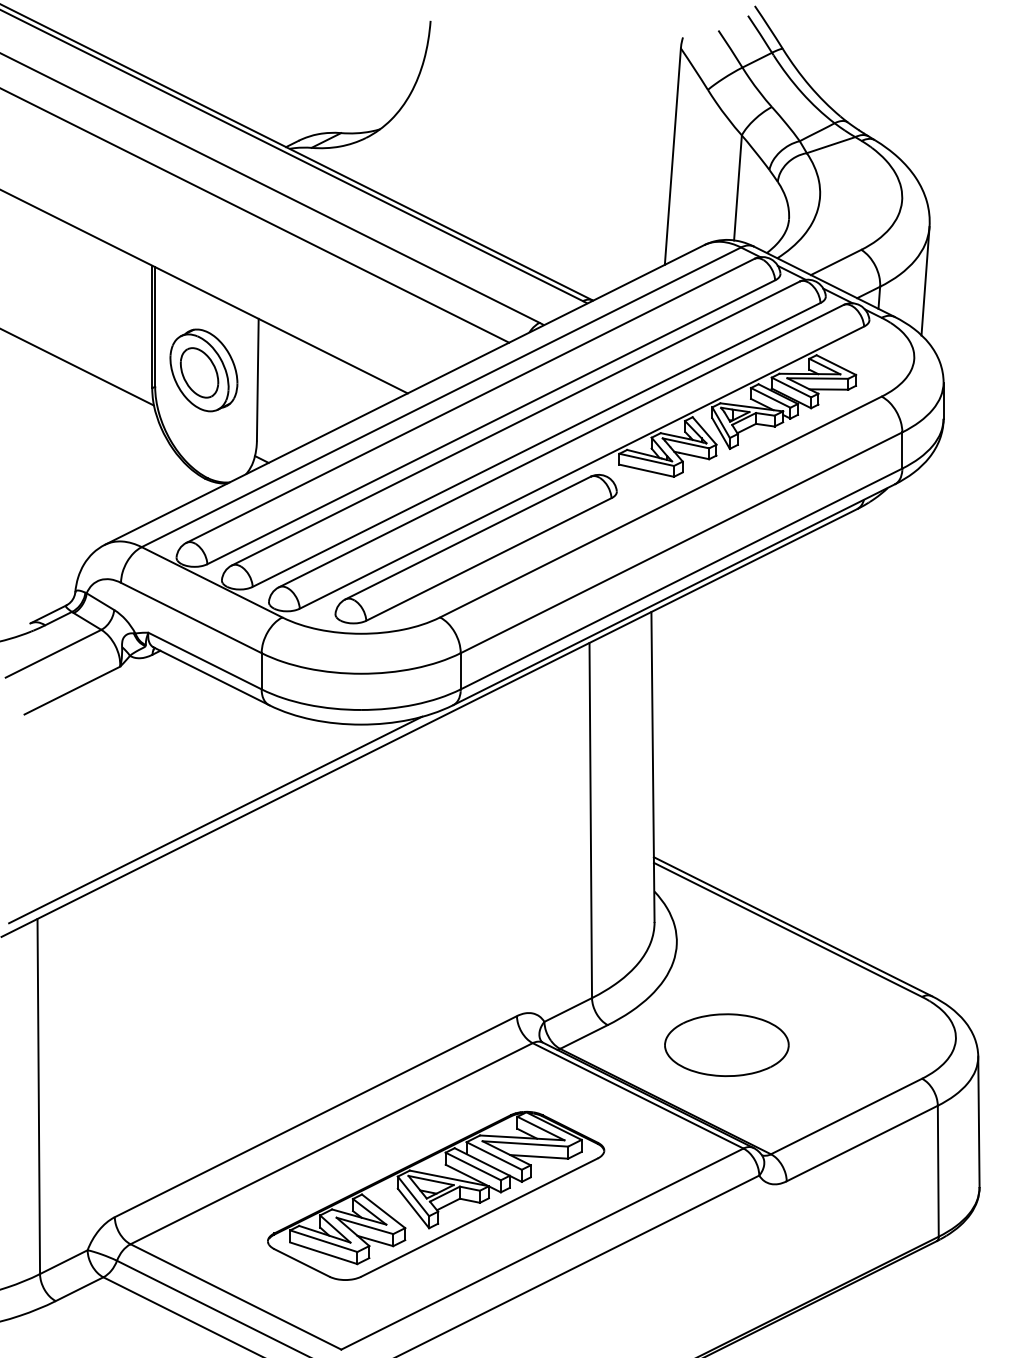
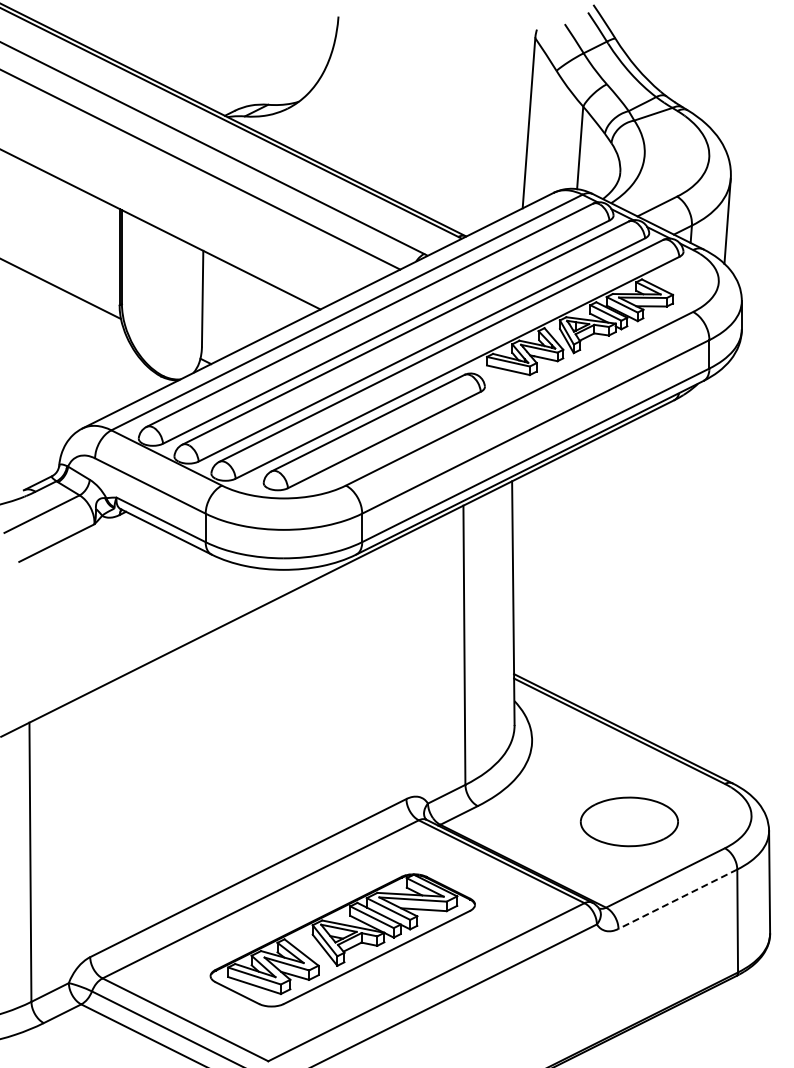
part: (204, 370) -> (160, 291), removed
line: (215, 819) -> (169, 644), removed
part: (725, 1044) -> (628, 821), moved
line: (861, 1143) -> (677, 899), solid -> dashed

